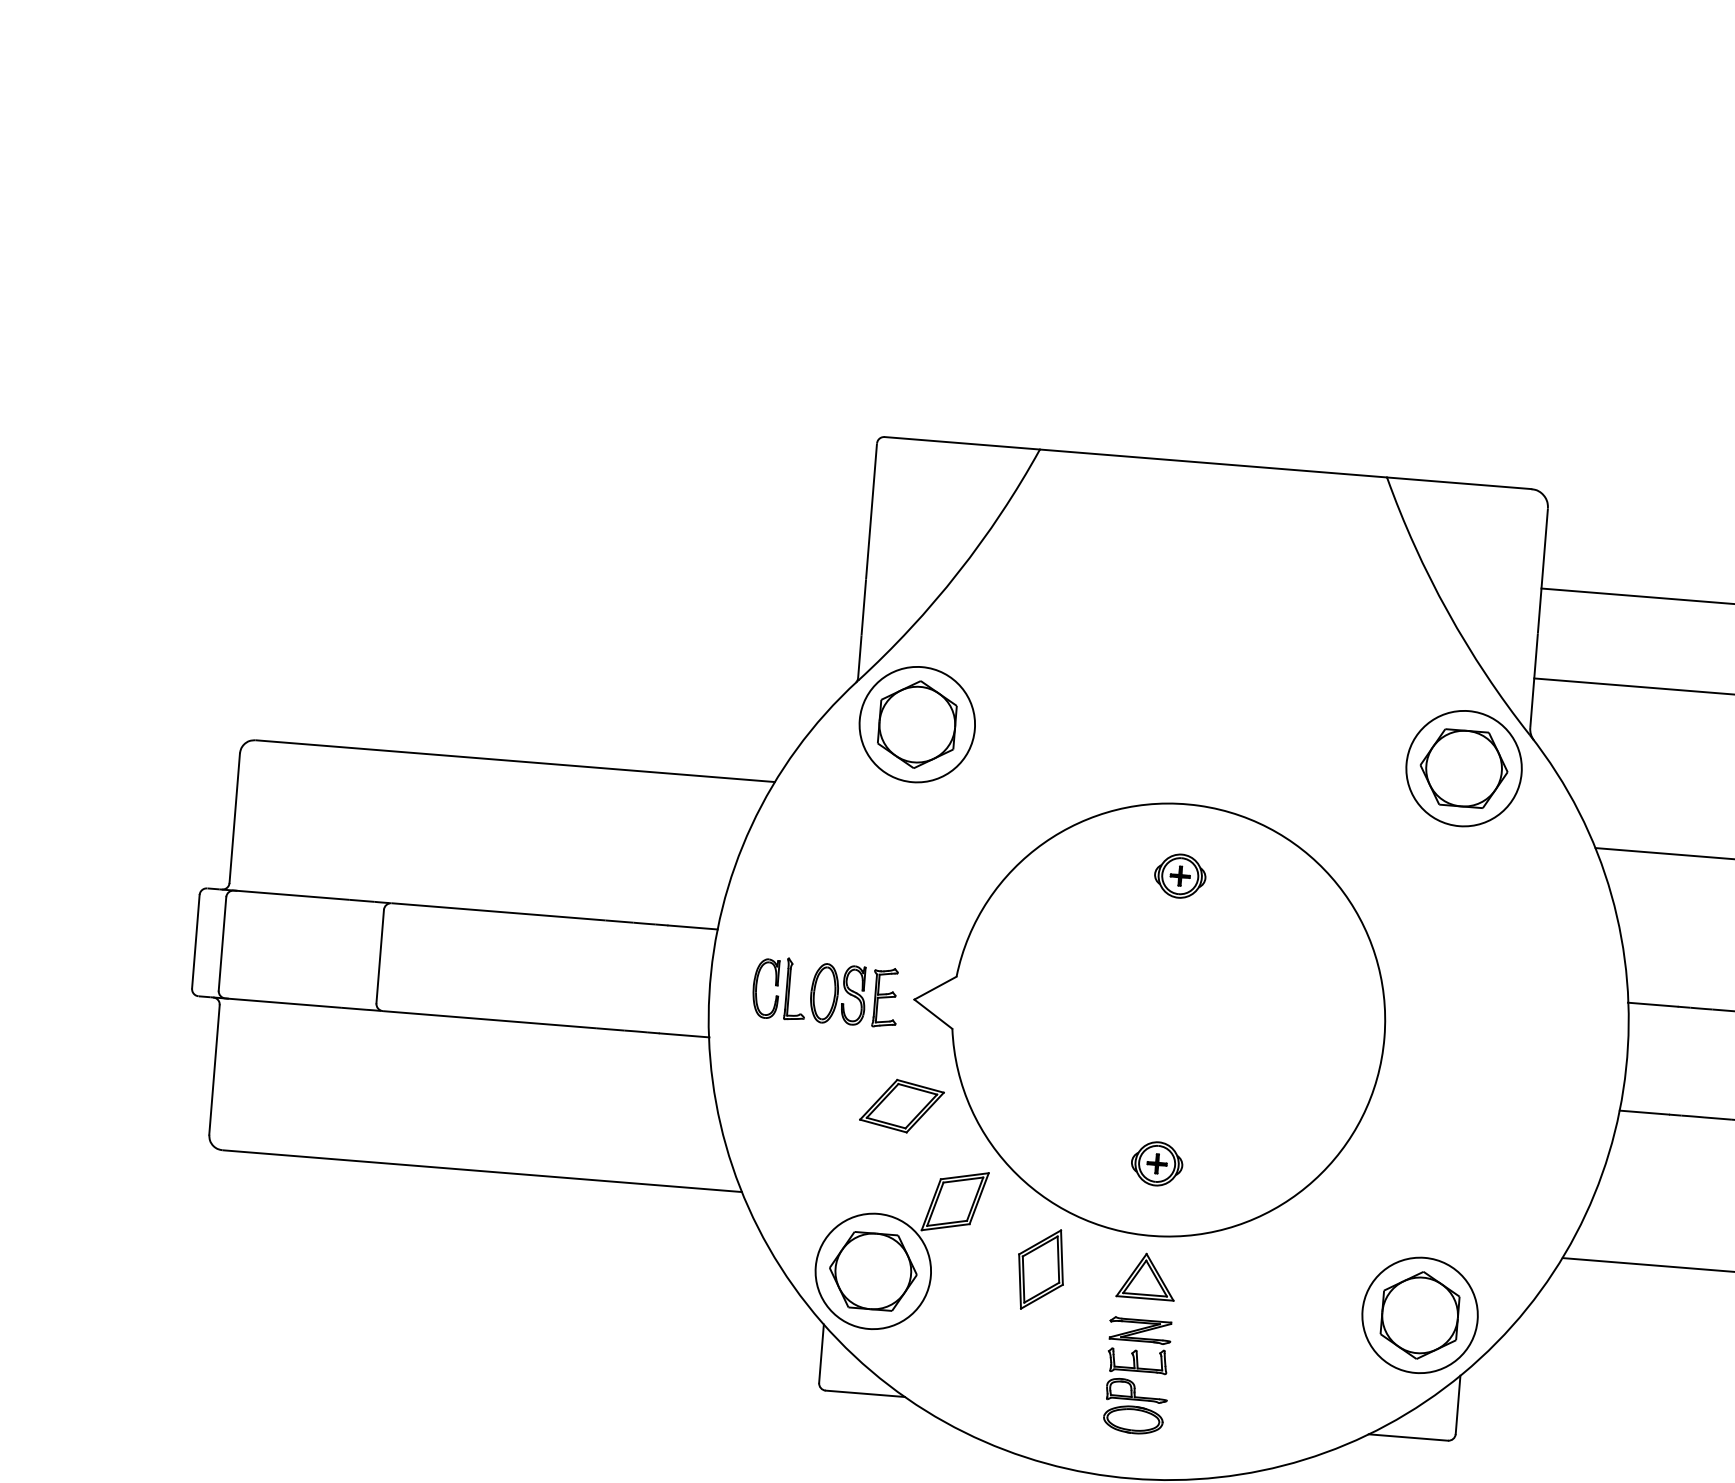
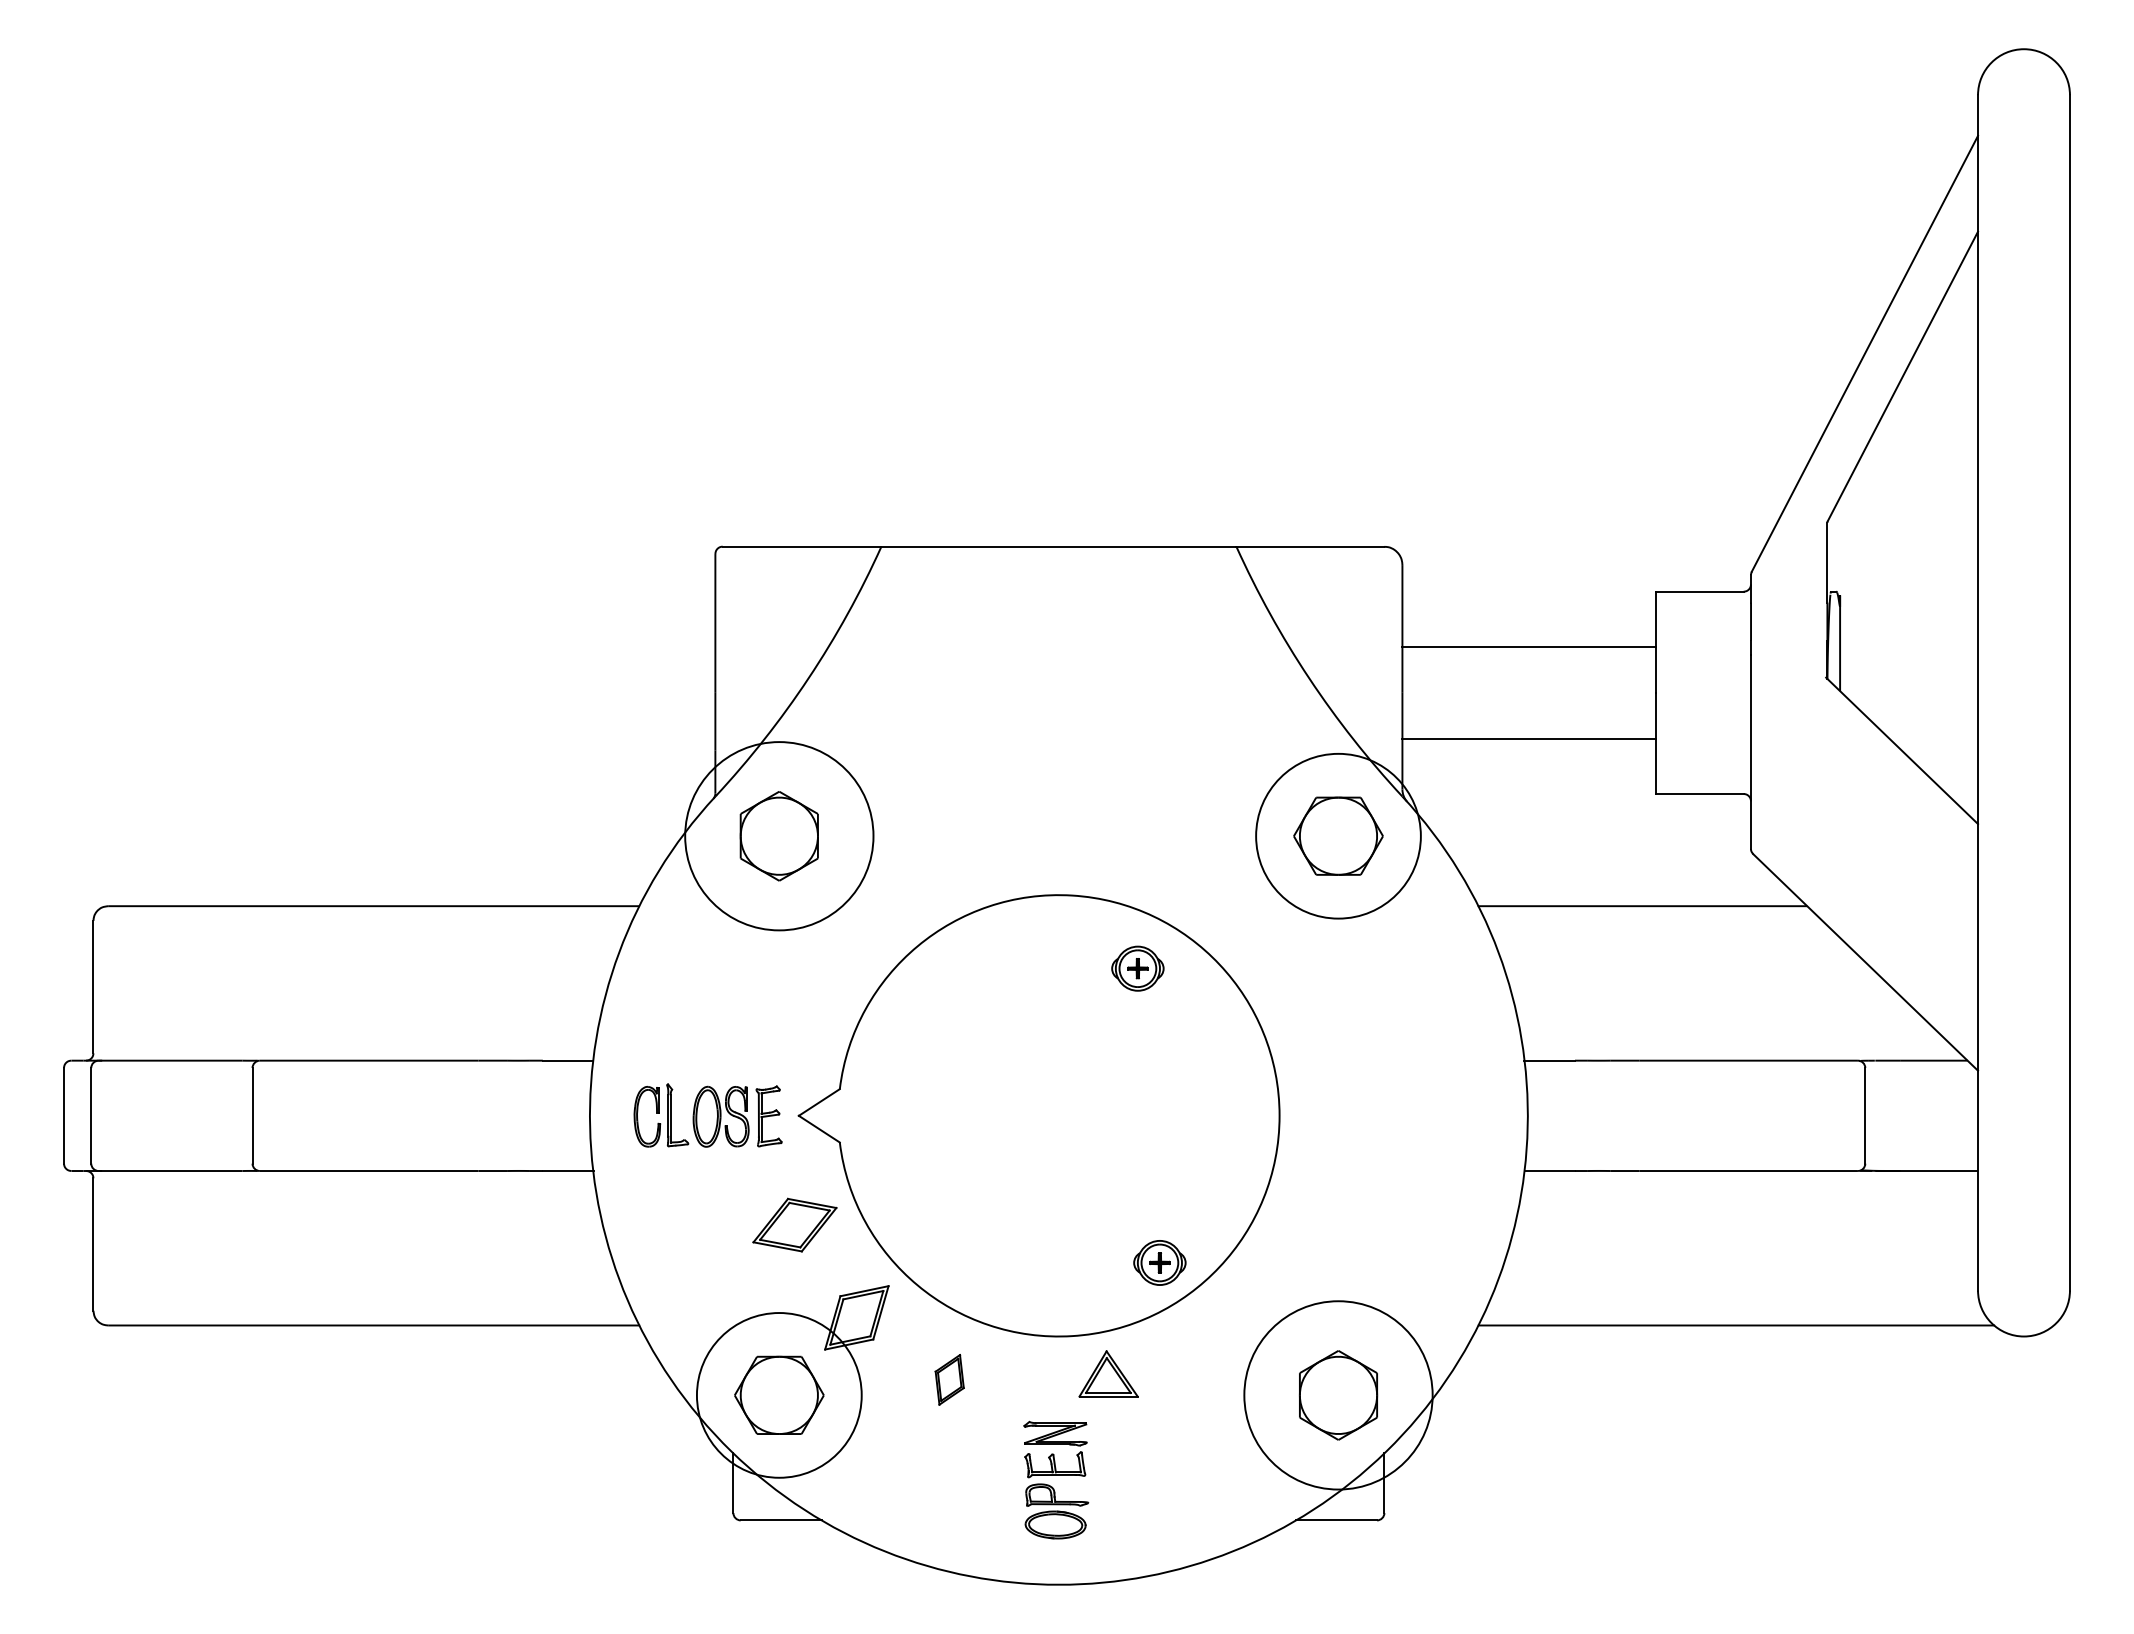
circle: (917, 724) -> (779, 836), size x1.6
circle: (1464, 768) -> (1338, 836), size x1.4
part: (1179, 875) -> (1137, 968), moved
part: (1156, 1163) -> (1159, 1262), moved
part: (1040, 1269) -> (949, 1379), size x0.6
circle: (873, 1271) -> (779, 1395), size x1.4
part: (1146, 1275) -> (1108, 1373), moved
circle: (1420, 1315) -> (1338, 1395), size x1.6

